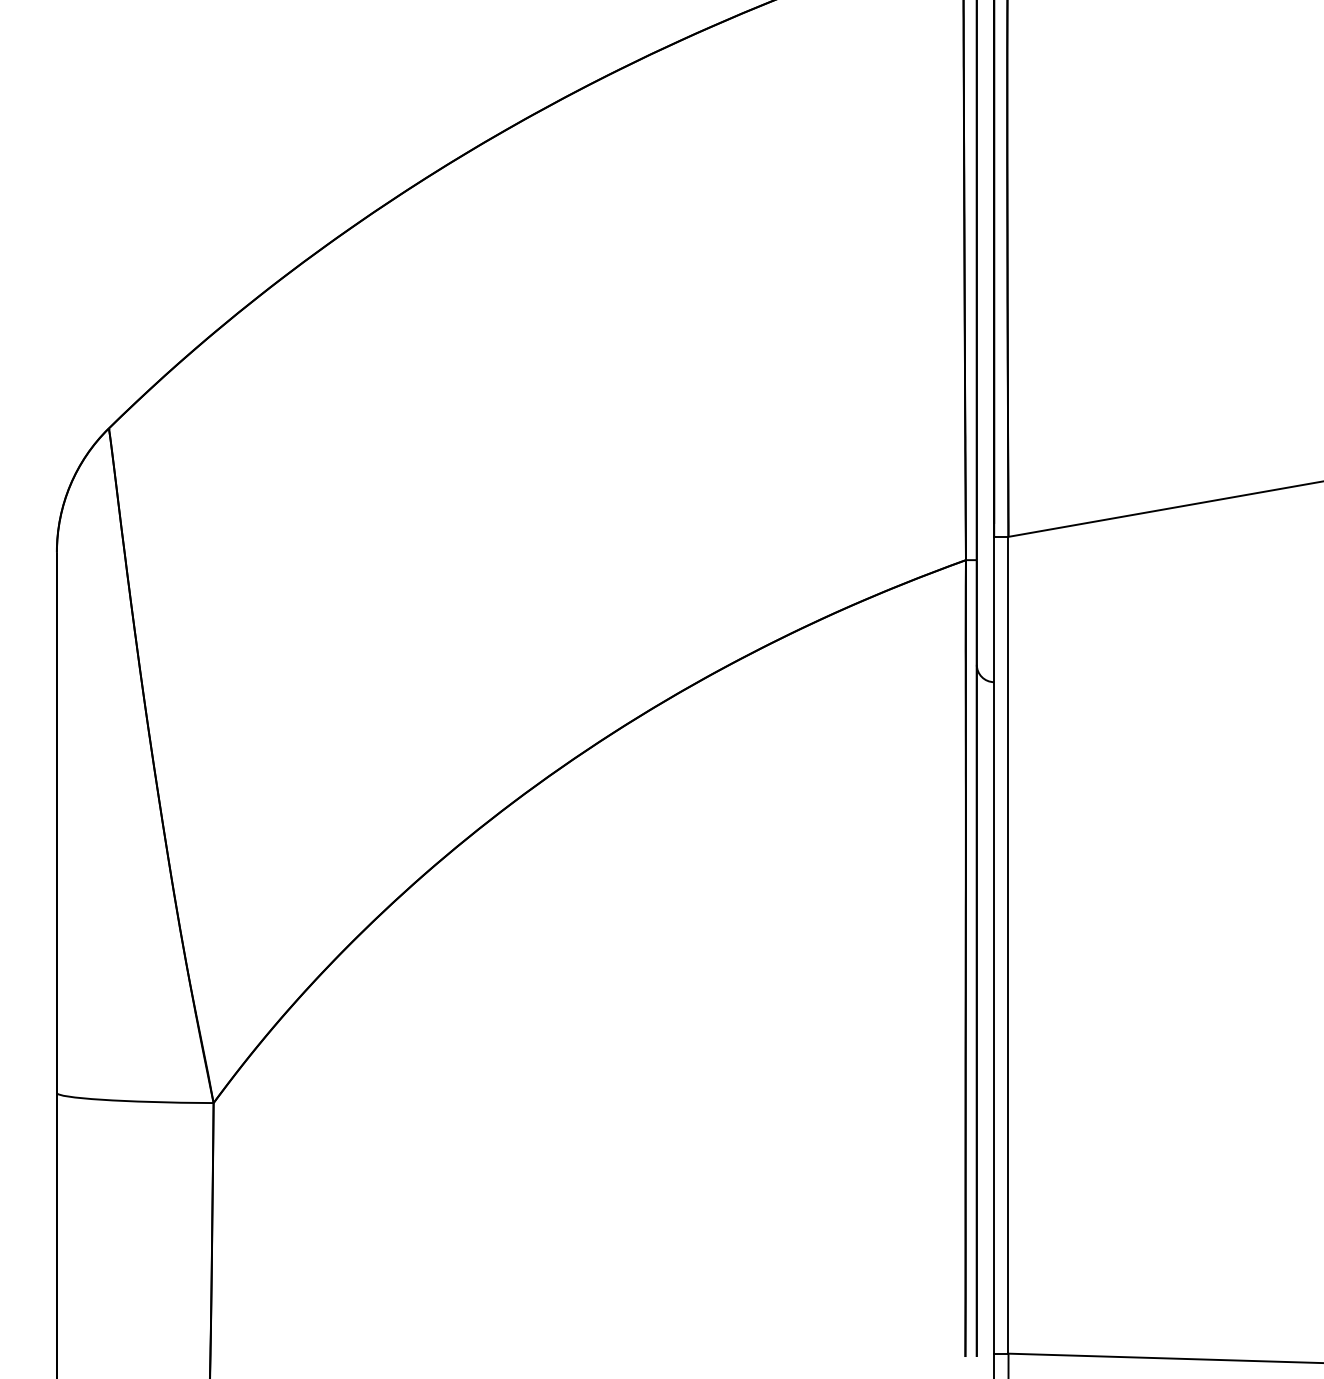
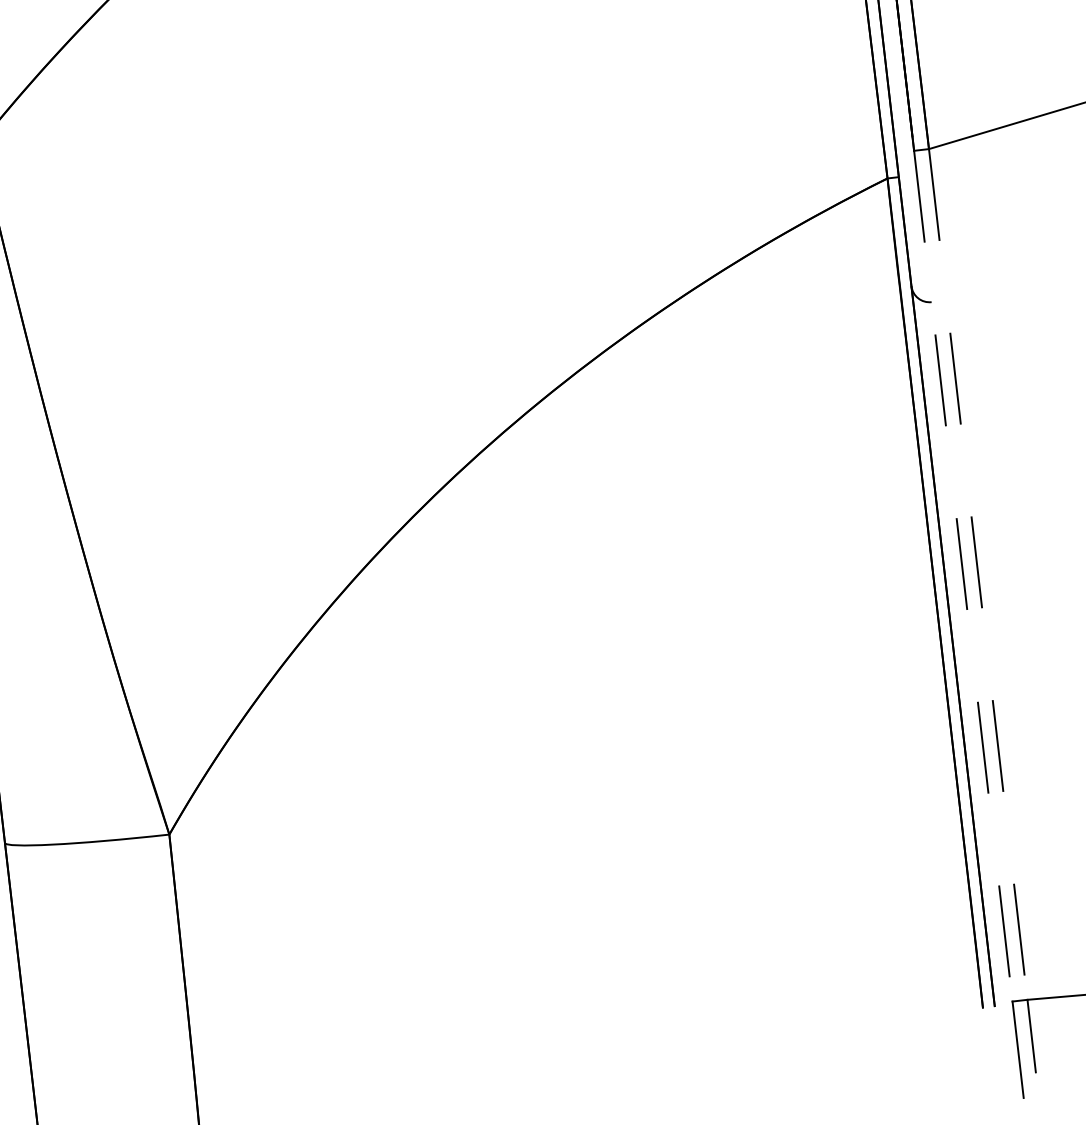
line: (994, 945) -> (963, 576), solid -> dashed
line: (1008, 945) -> (978, 574), solid -> dashed

